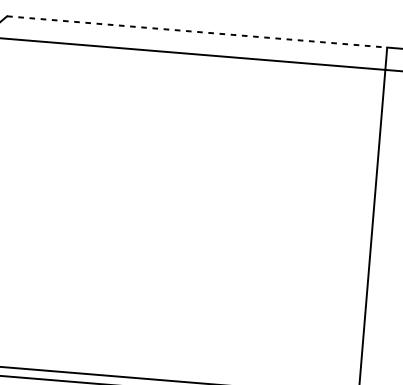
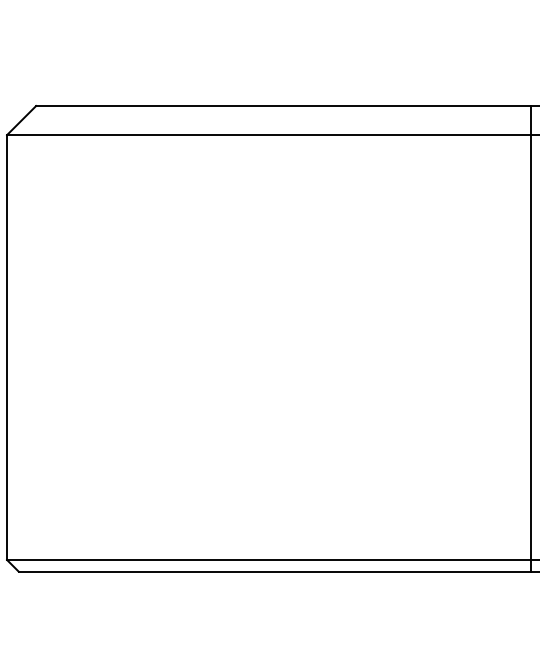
line: (197, 32) -> (284, 106), dashed -> solid

